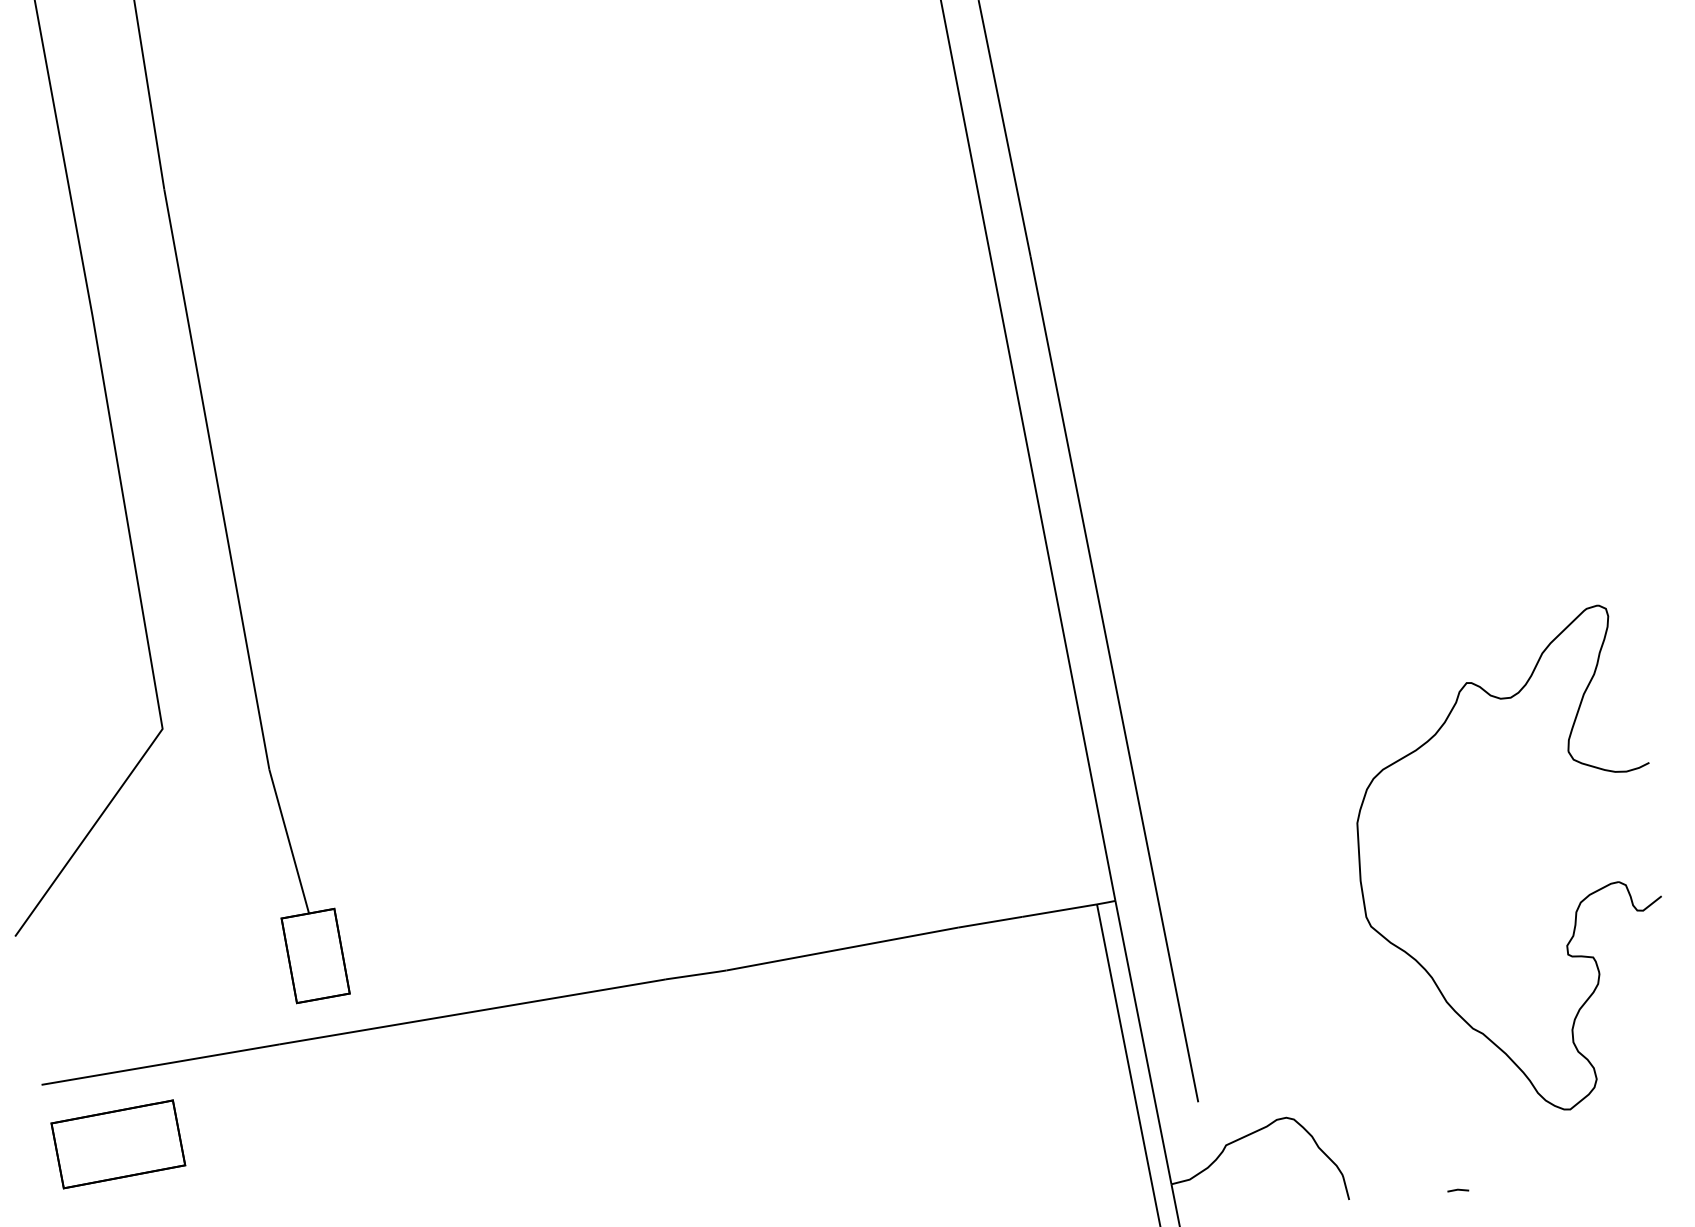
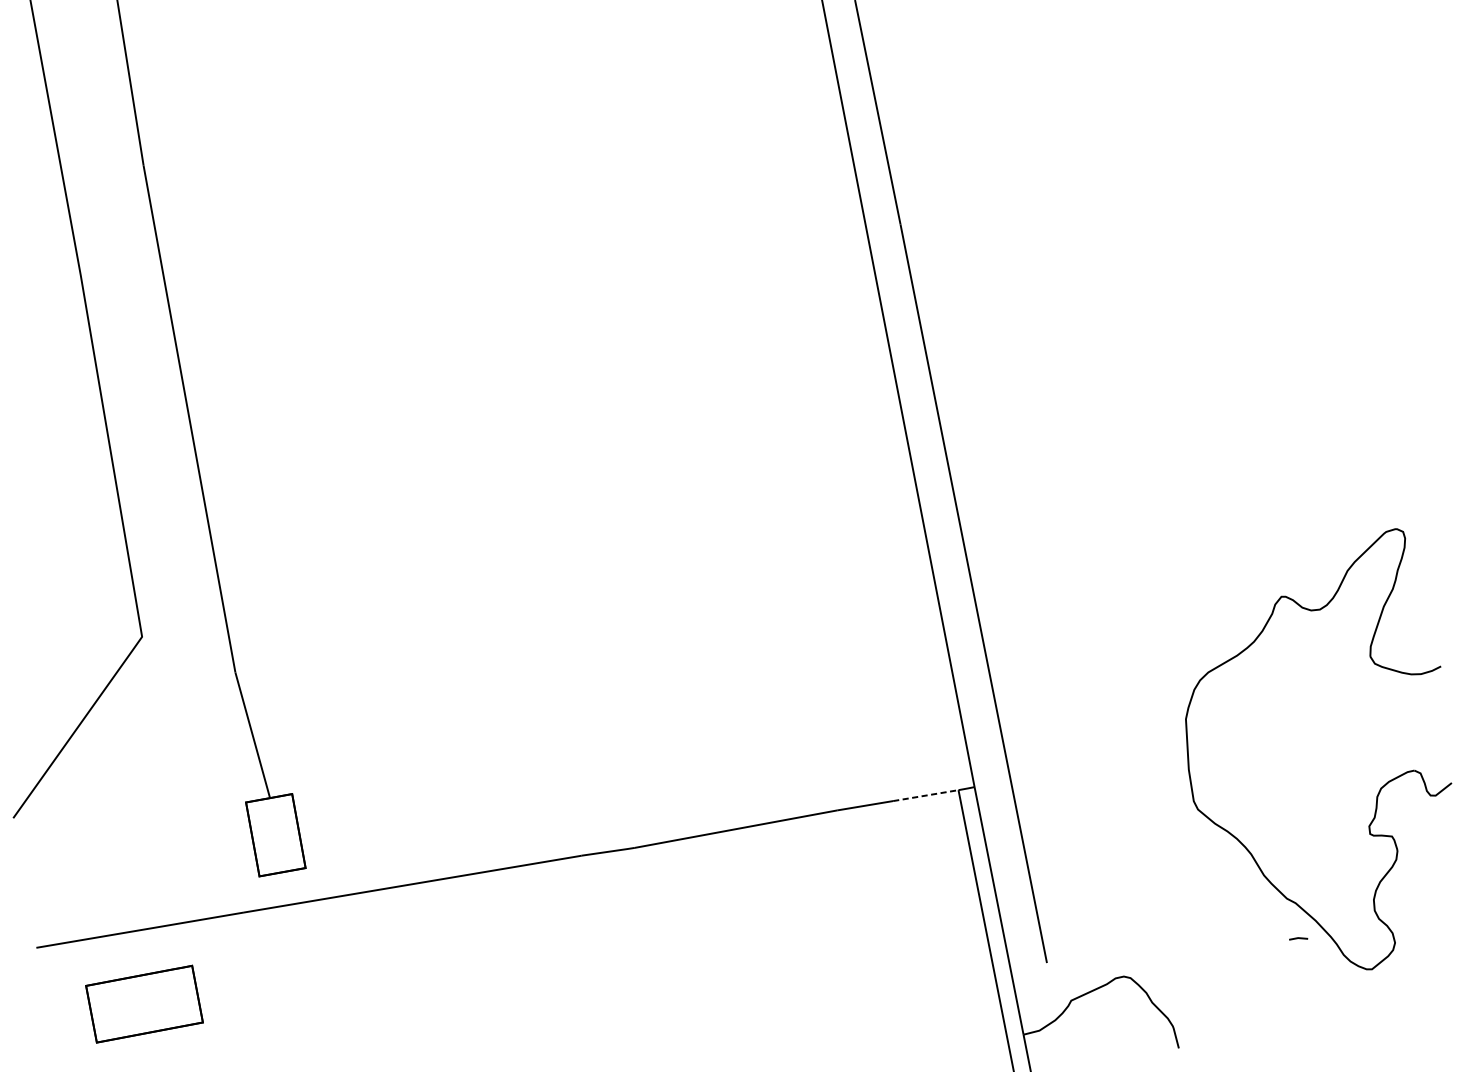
line: (1059, 910) -> (925, 795), solid -> dashed
part: (118, 1144) -> (144, 1004), moved
line: (1458, 1190) -> (1298, 938), moved

